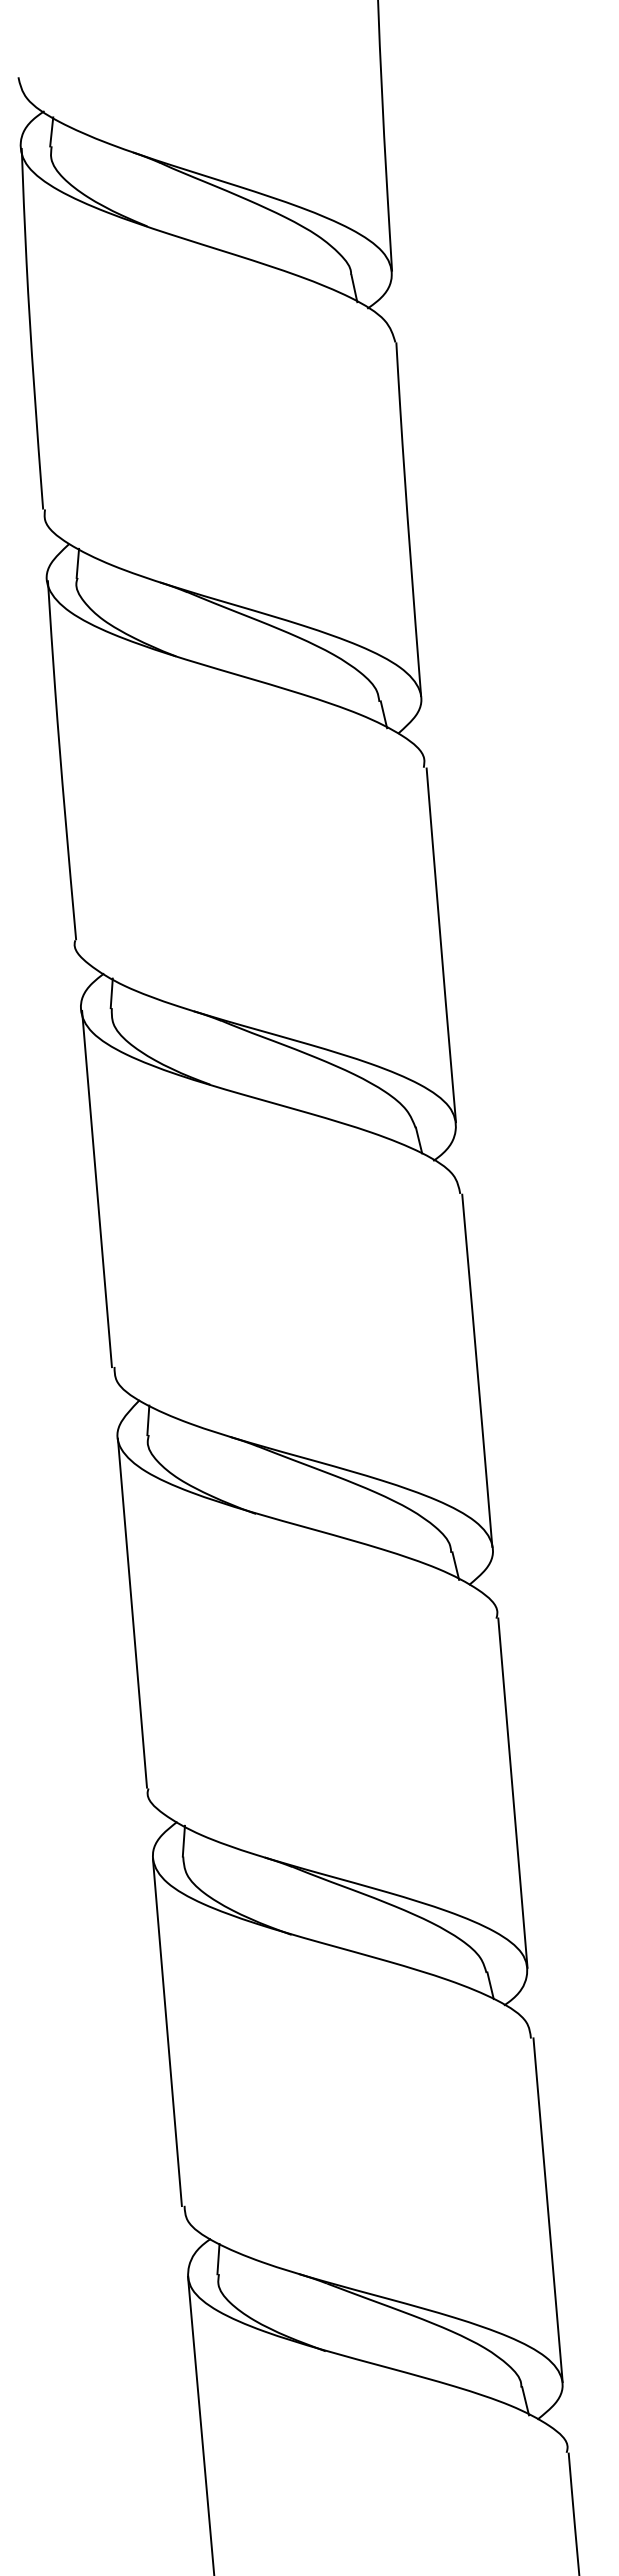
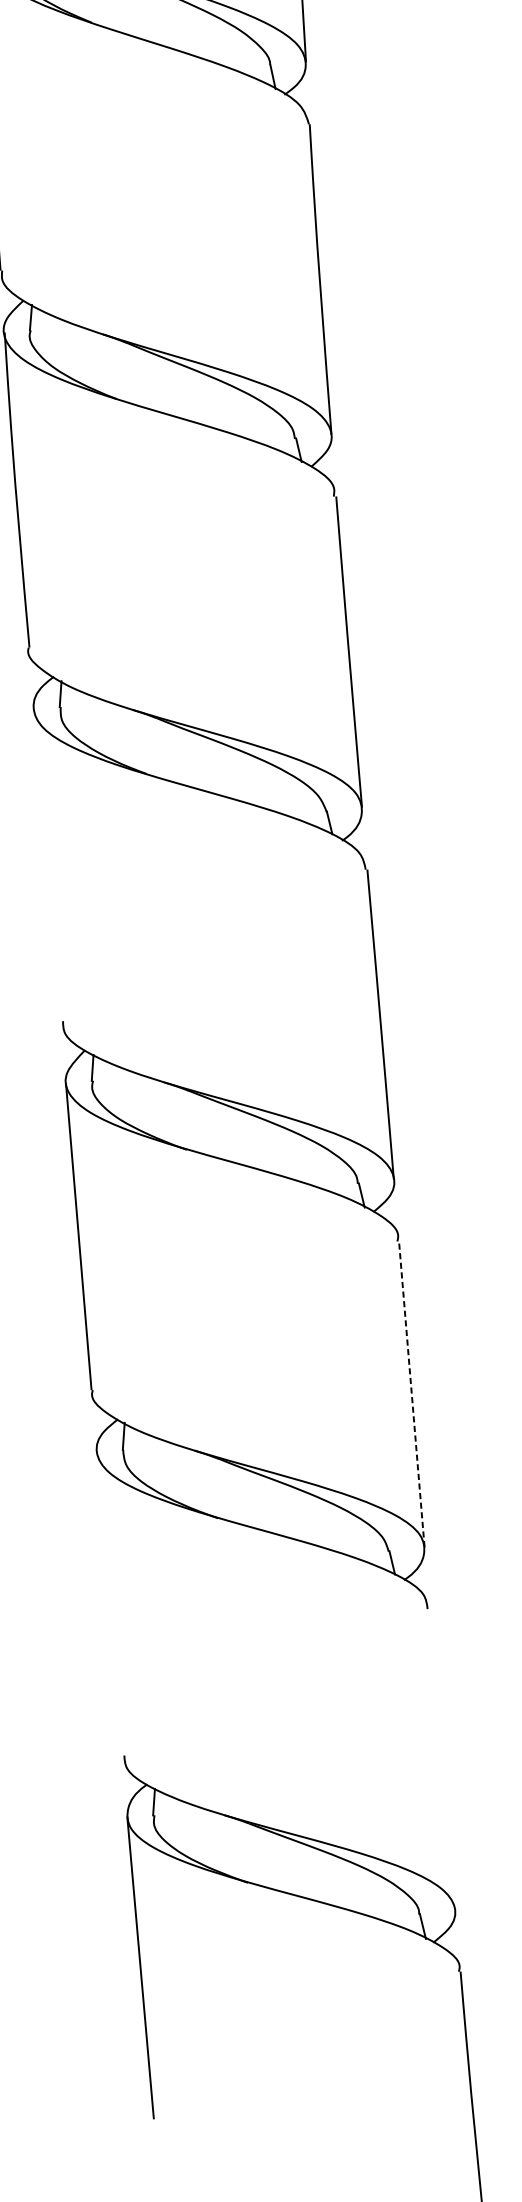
line: (96, 1188) -> (47, 864), removed
line: (512, 1792) -> (411, 1393), solid -> dashed
line: (166, 2032) -> (108, 1603), removed
line: (547, 2210) -> (442, 1759), removed

